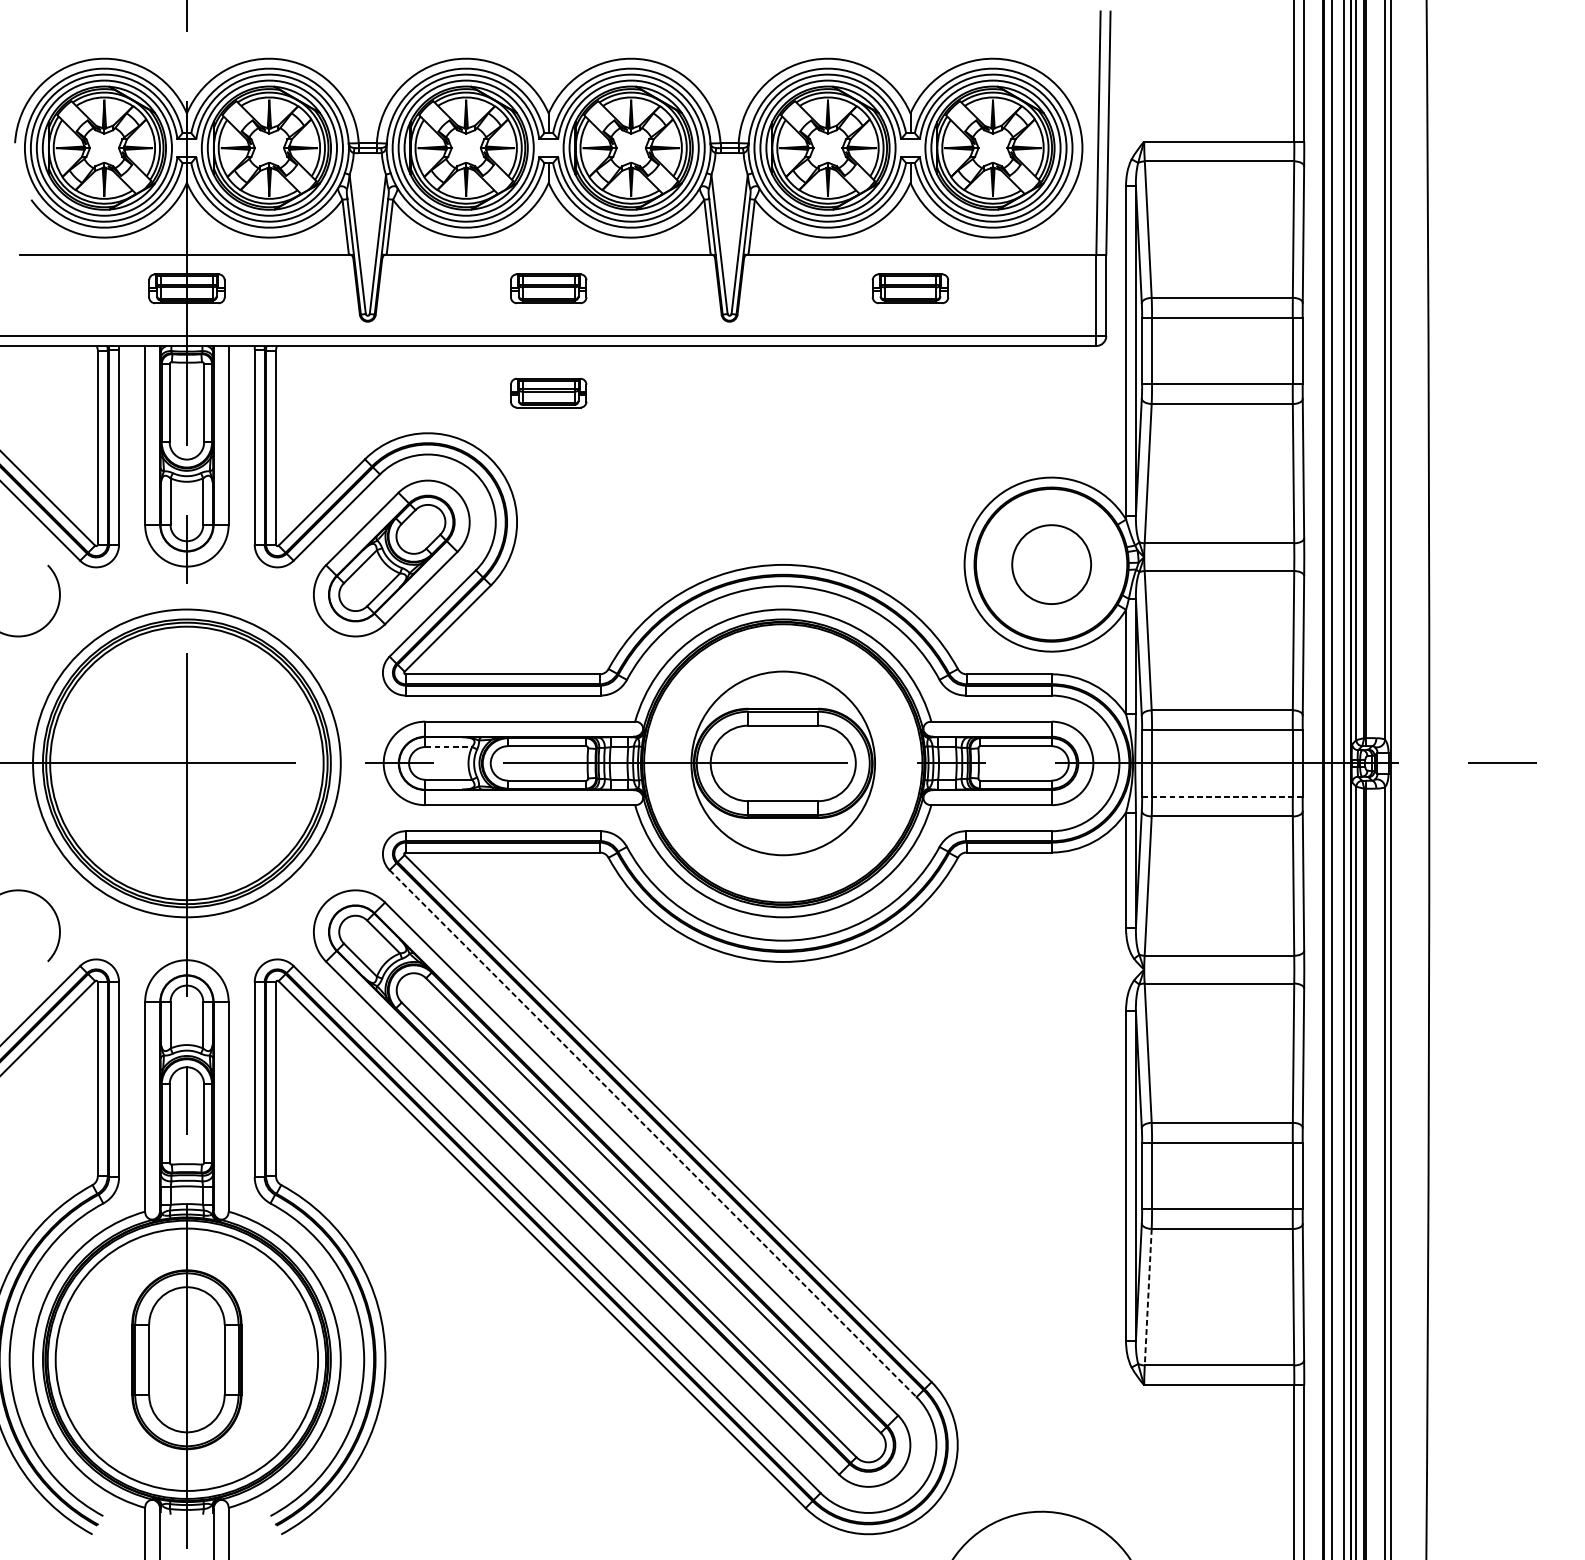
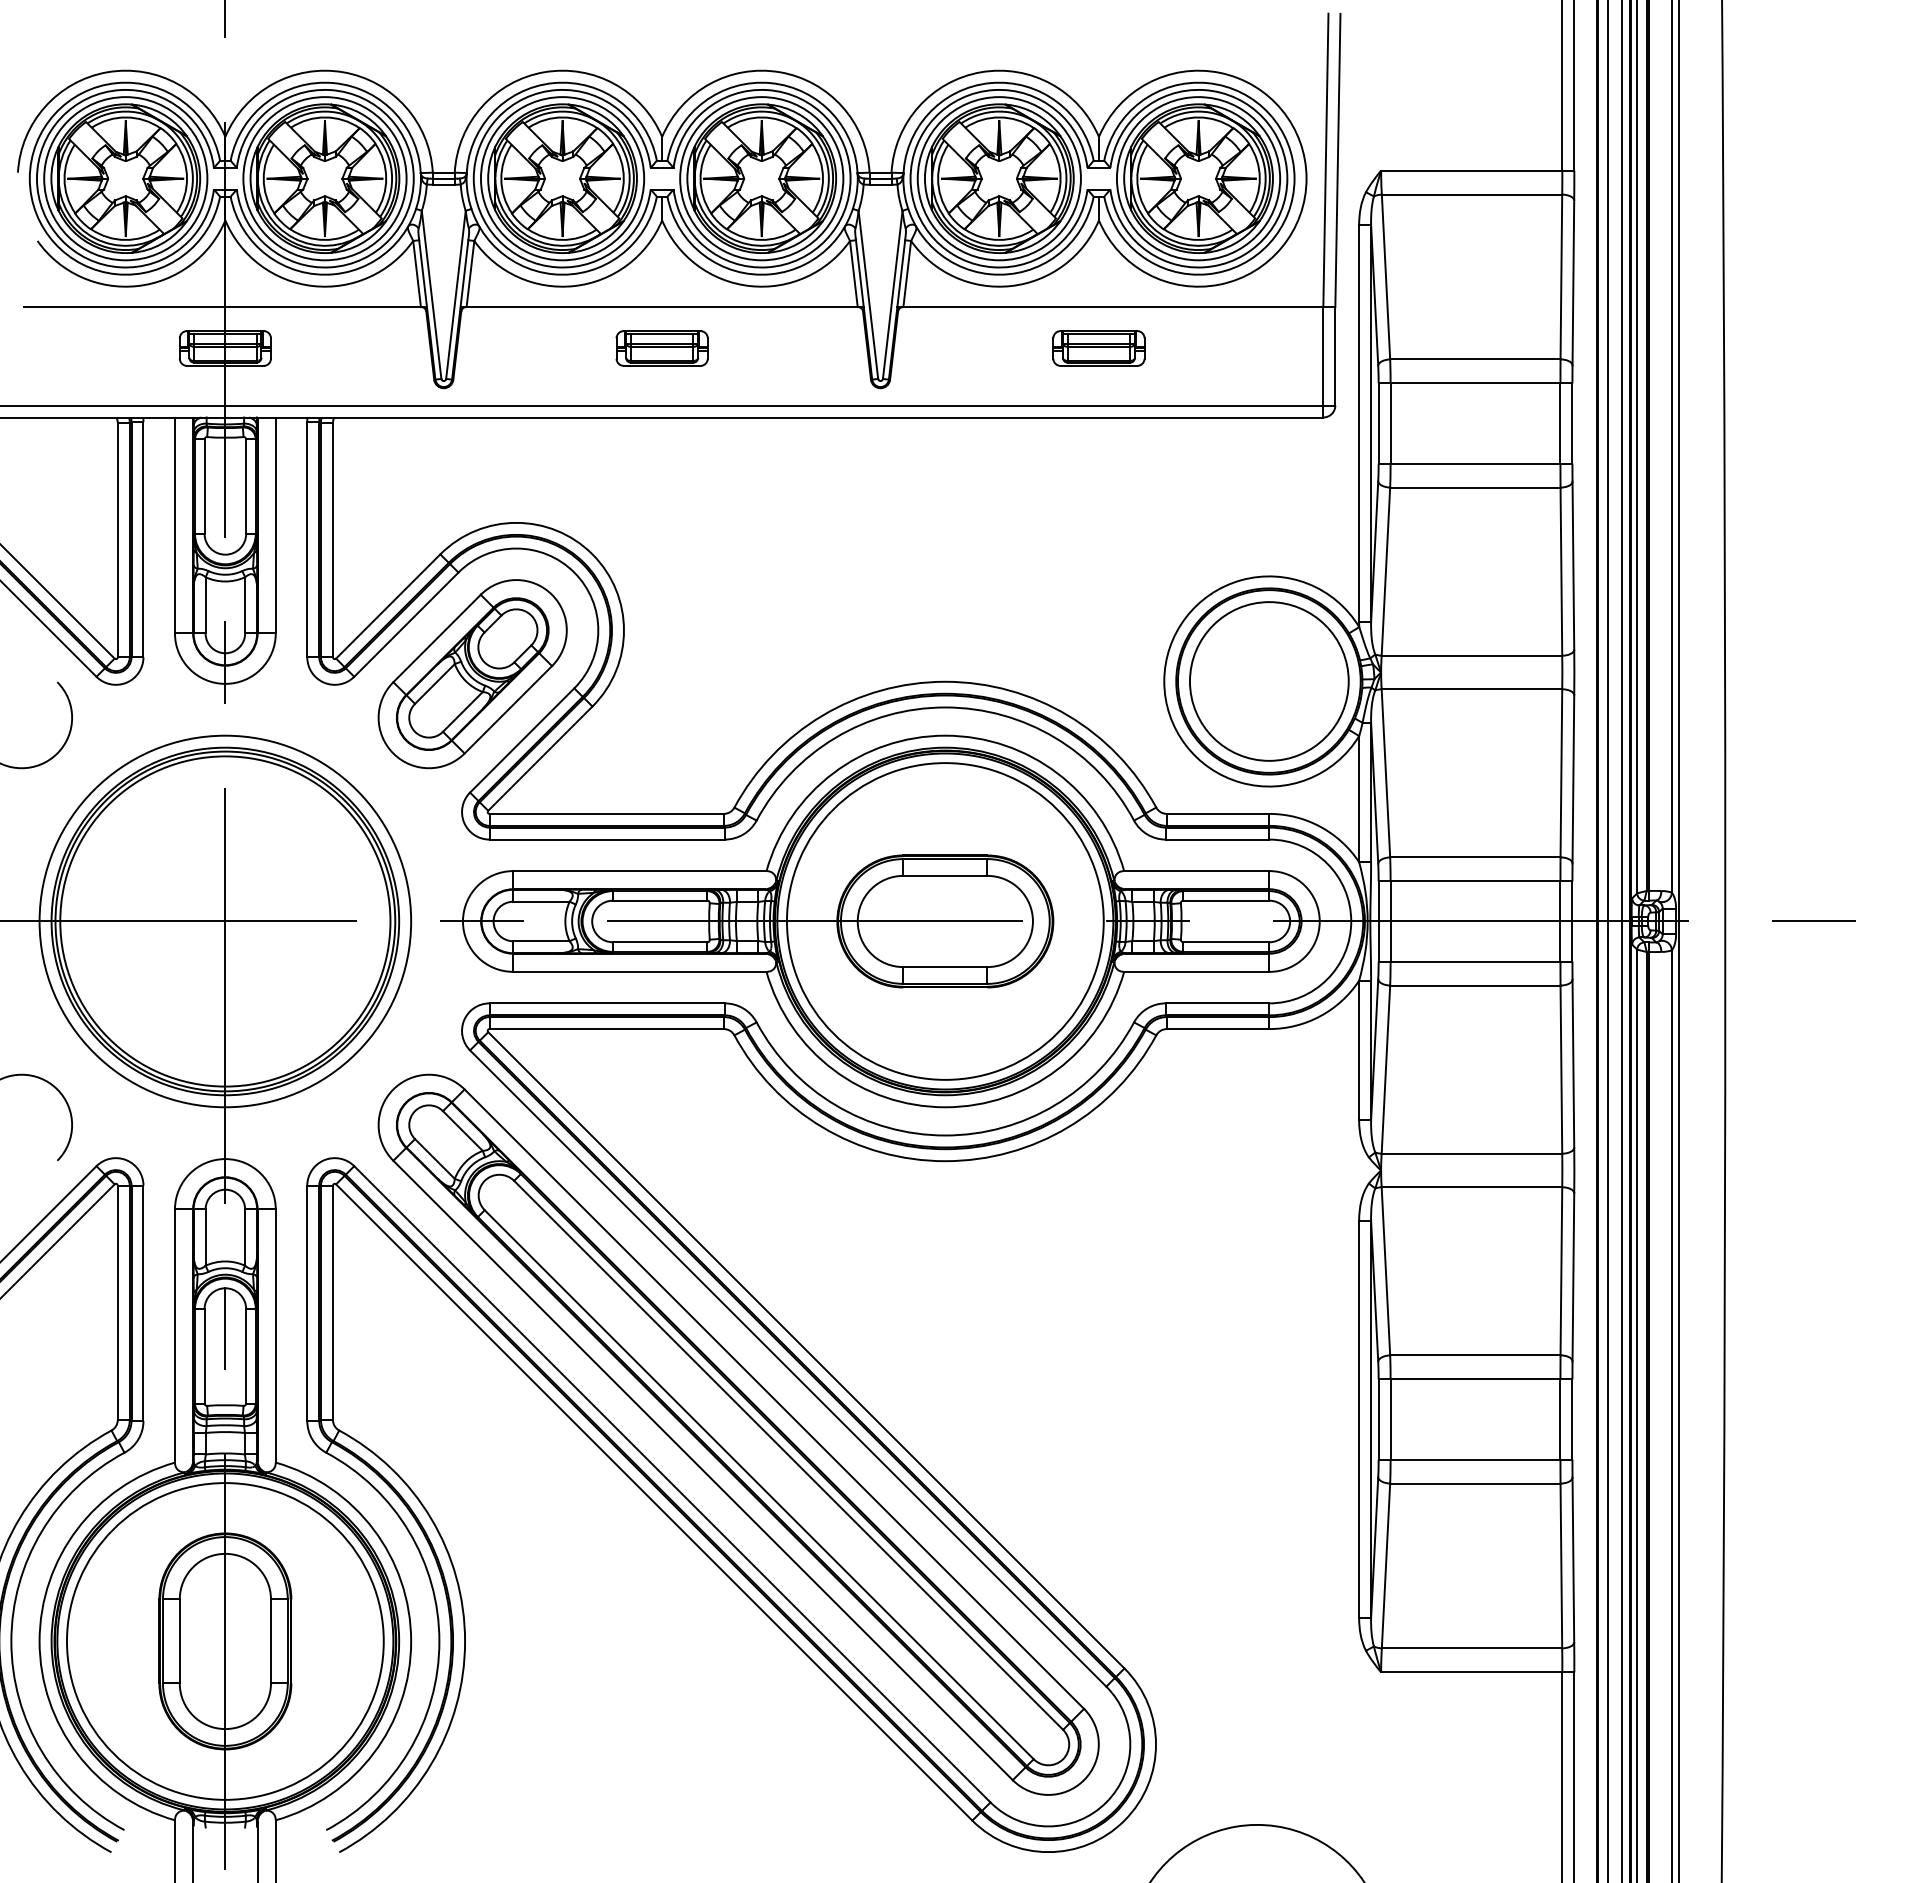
part: (548, 393) -> (661, 474), removed
circle: (1051, 564) -> (1269, 681), size x1.67
line: (449, 746) -> (542, 901), dashed -> solid
circle: (782, 763) -> (944, 921), size x1.43
line: (1222, 796) -> (1475, 961), dashed -> solid
line: (653, 1133) -> (788, 1368), dashed -> solid
line: (1147, 1297) -> (1385, 1566), dashed -> solid

